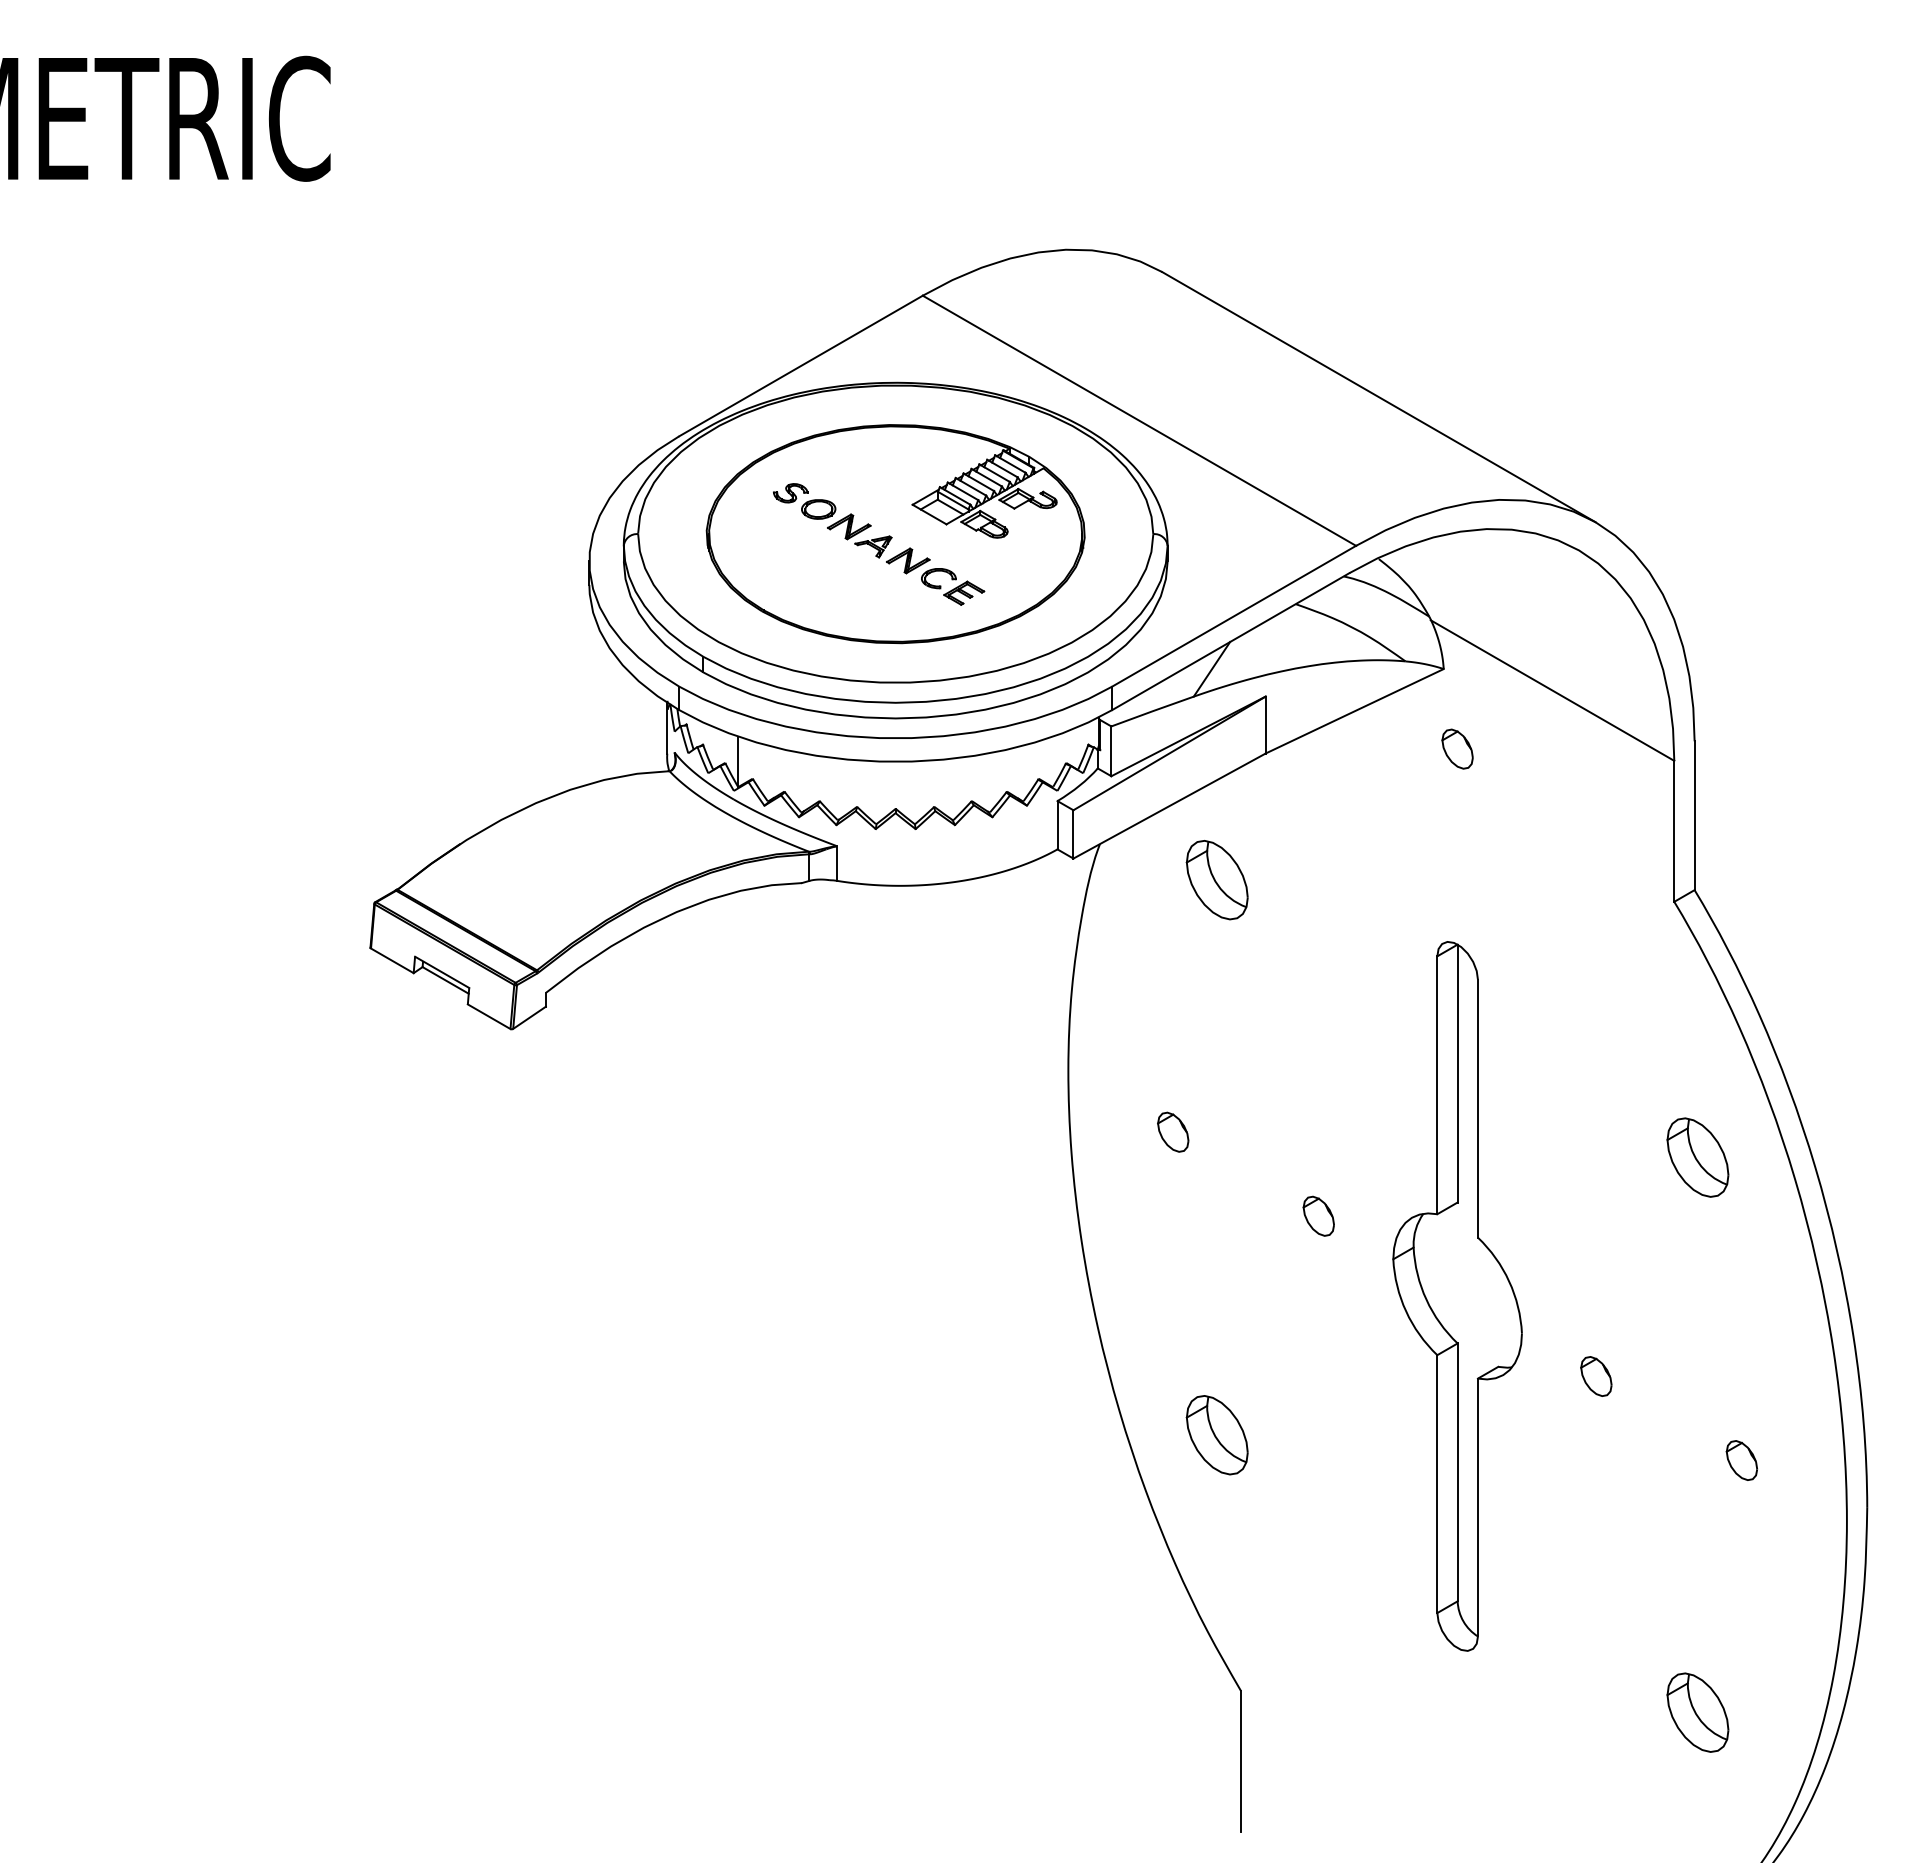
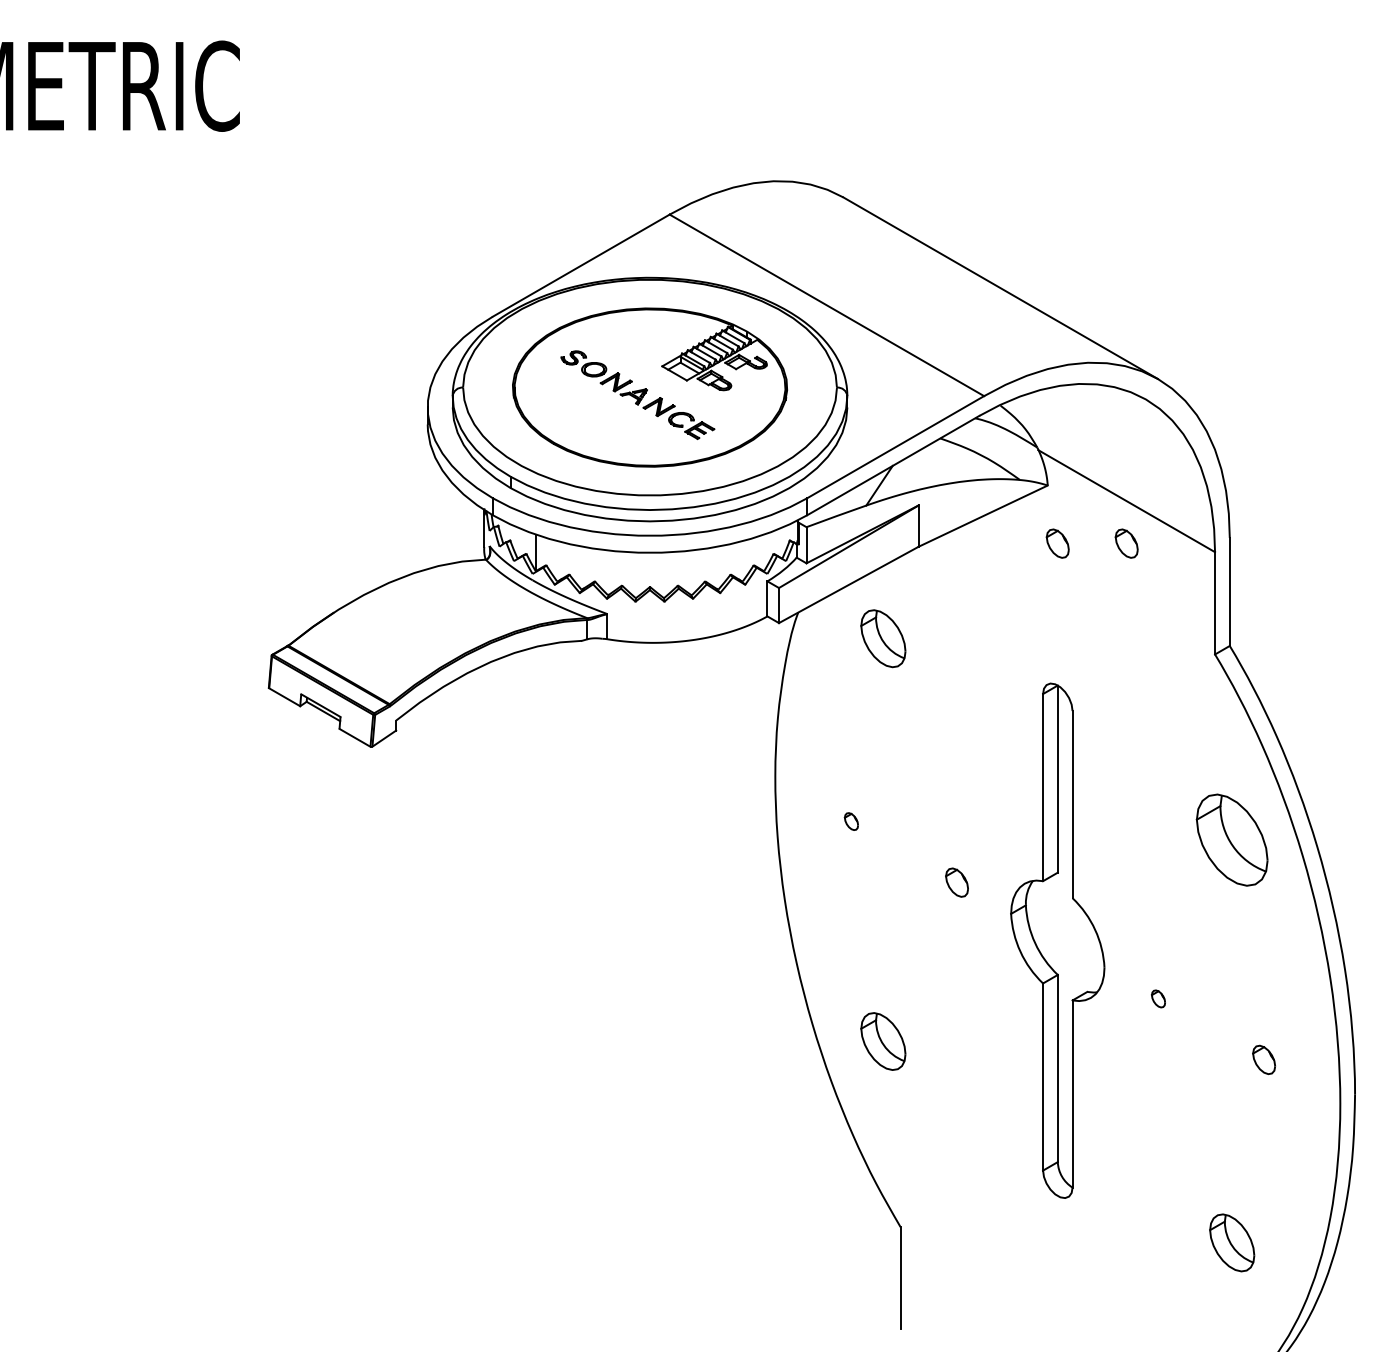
part: (1552, 748) -> (1126, 543), added
part: (1173, 1131) -> (851, 821), size x0.6
part: (1697, 1157) -> (1231, 840), size x1.6
part: (1596, 1376) -> (1158, 998), size x0.6

